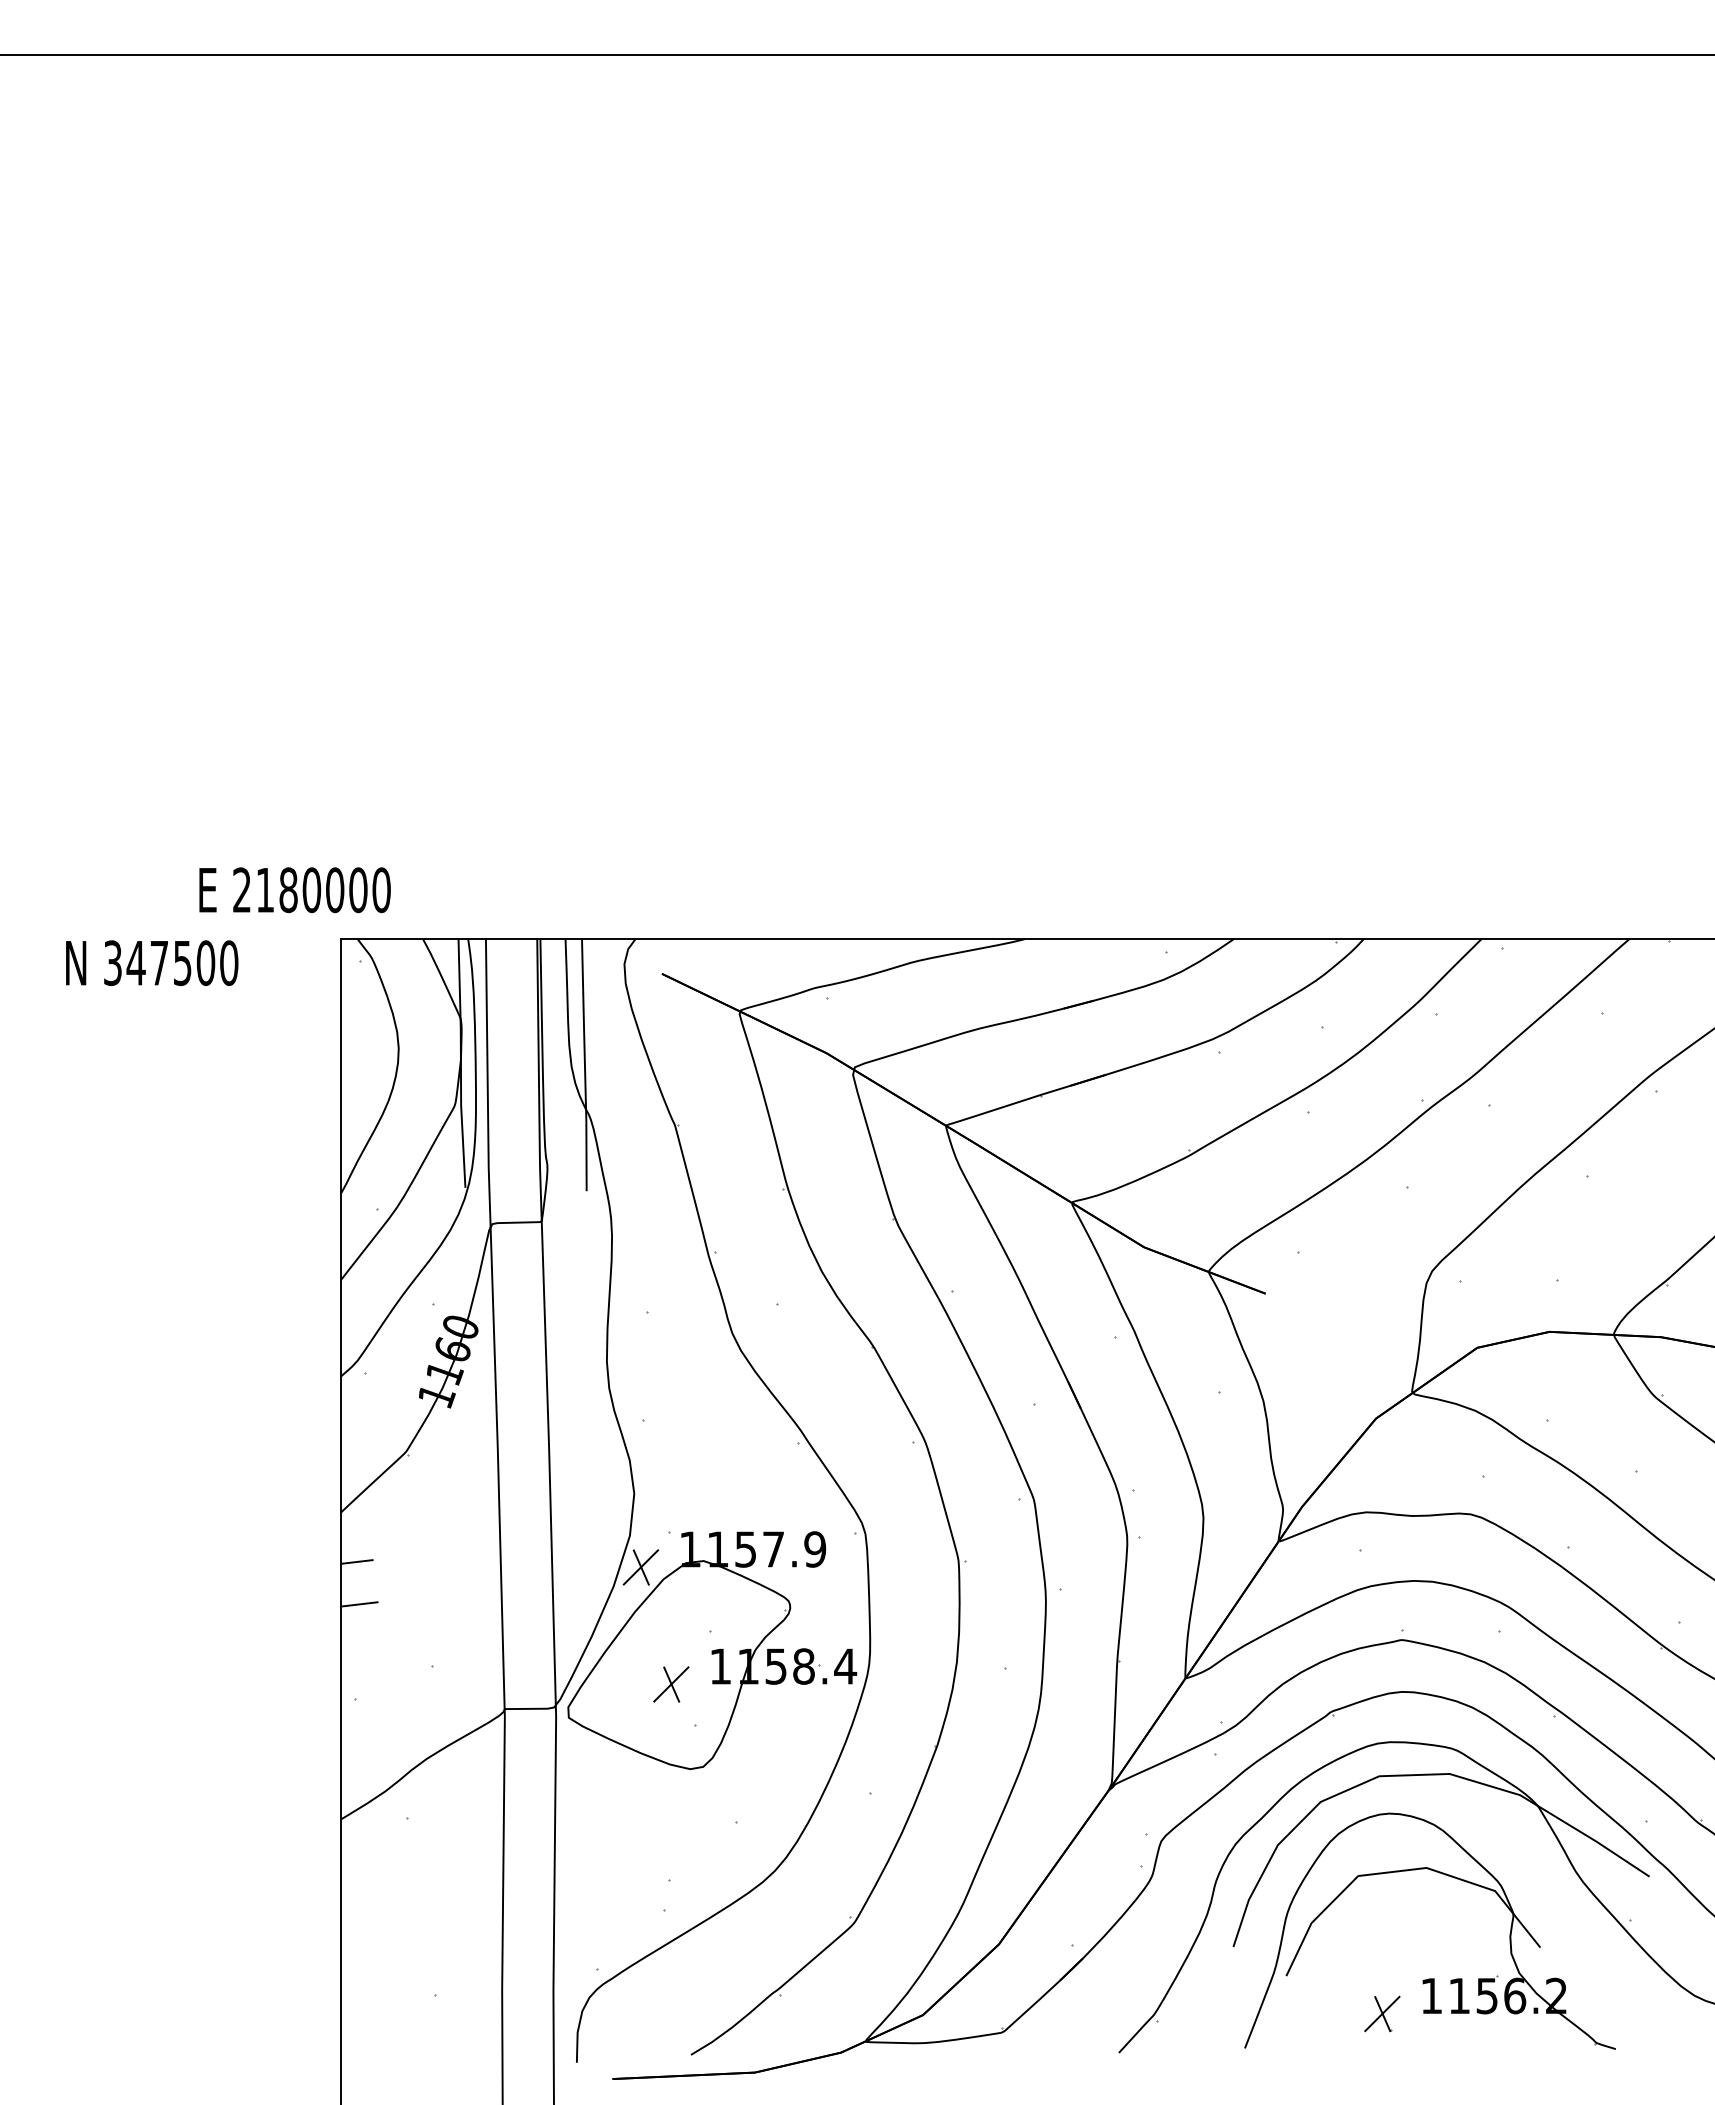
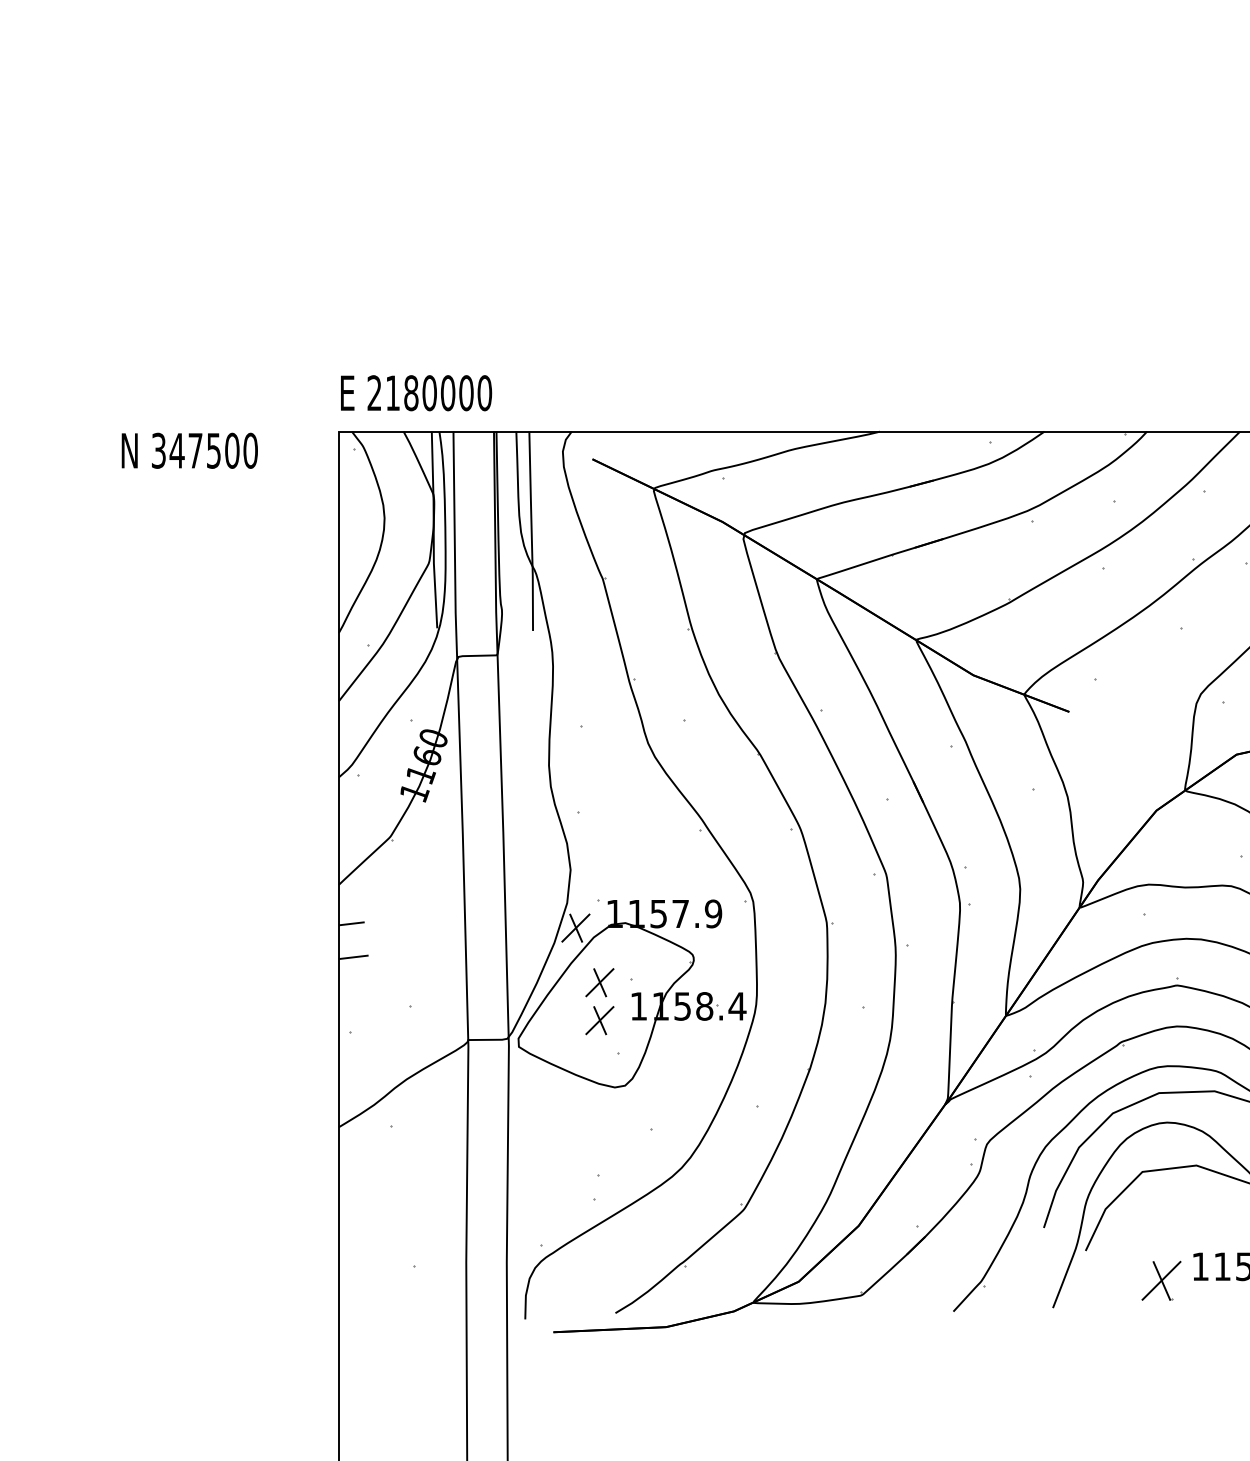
text: (294, 890) -> (415, 393), moved
part: (671, 1636) -> (600, 982), added
part: (1382, 2013) -> (1161, 1280), size x1.4

